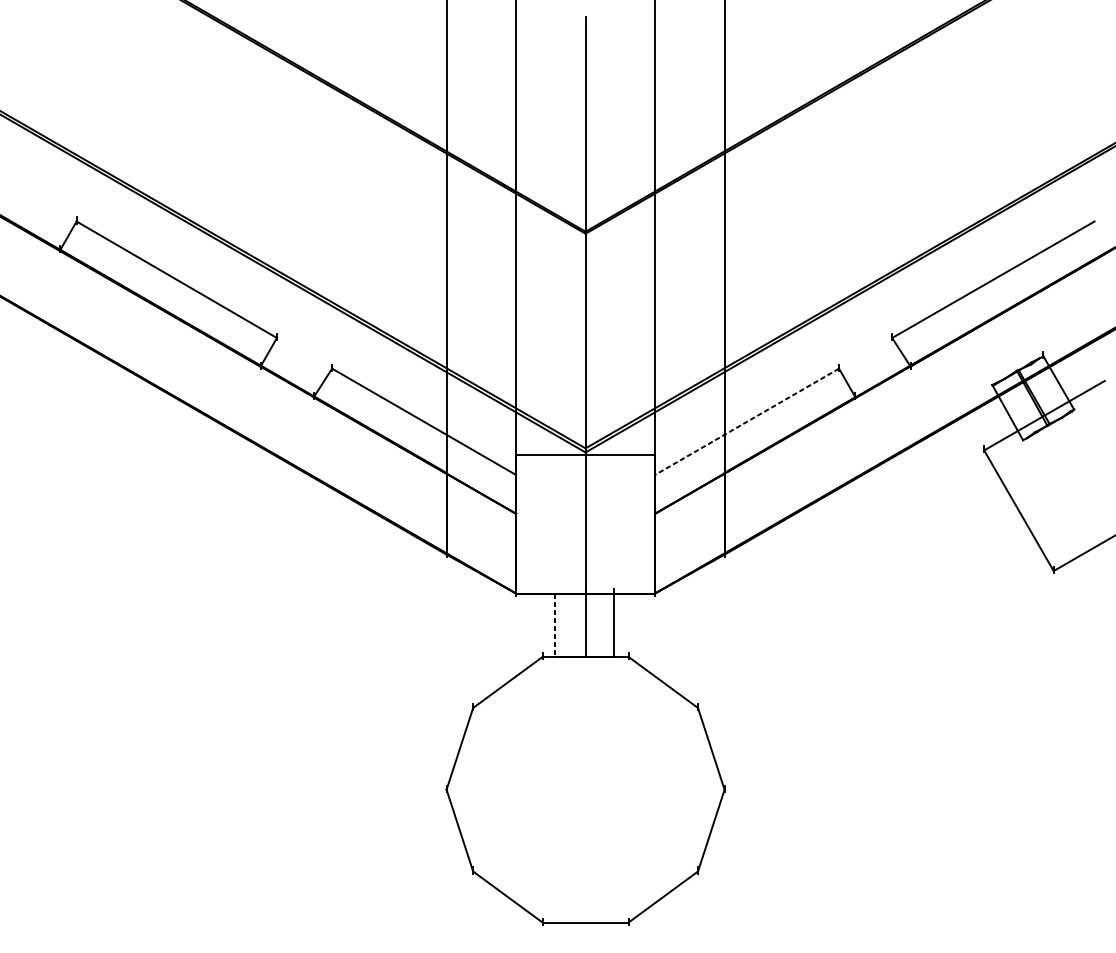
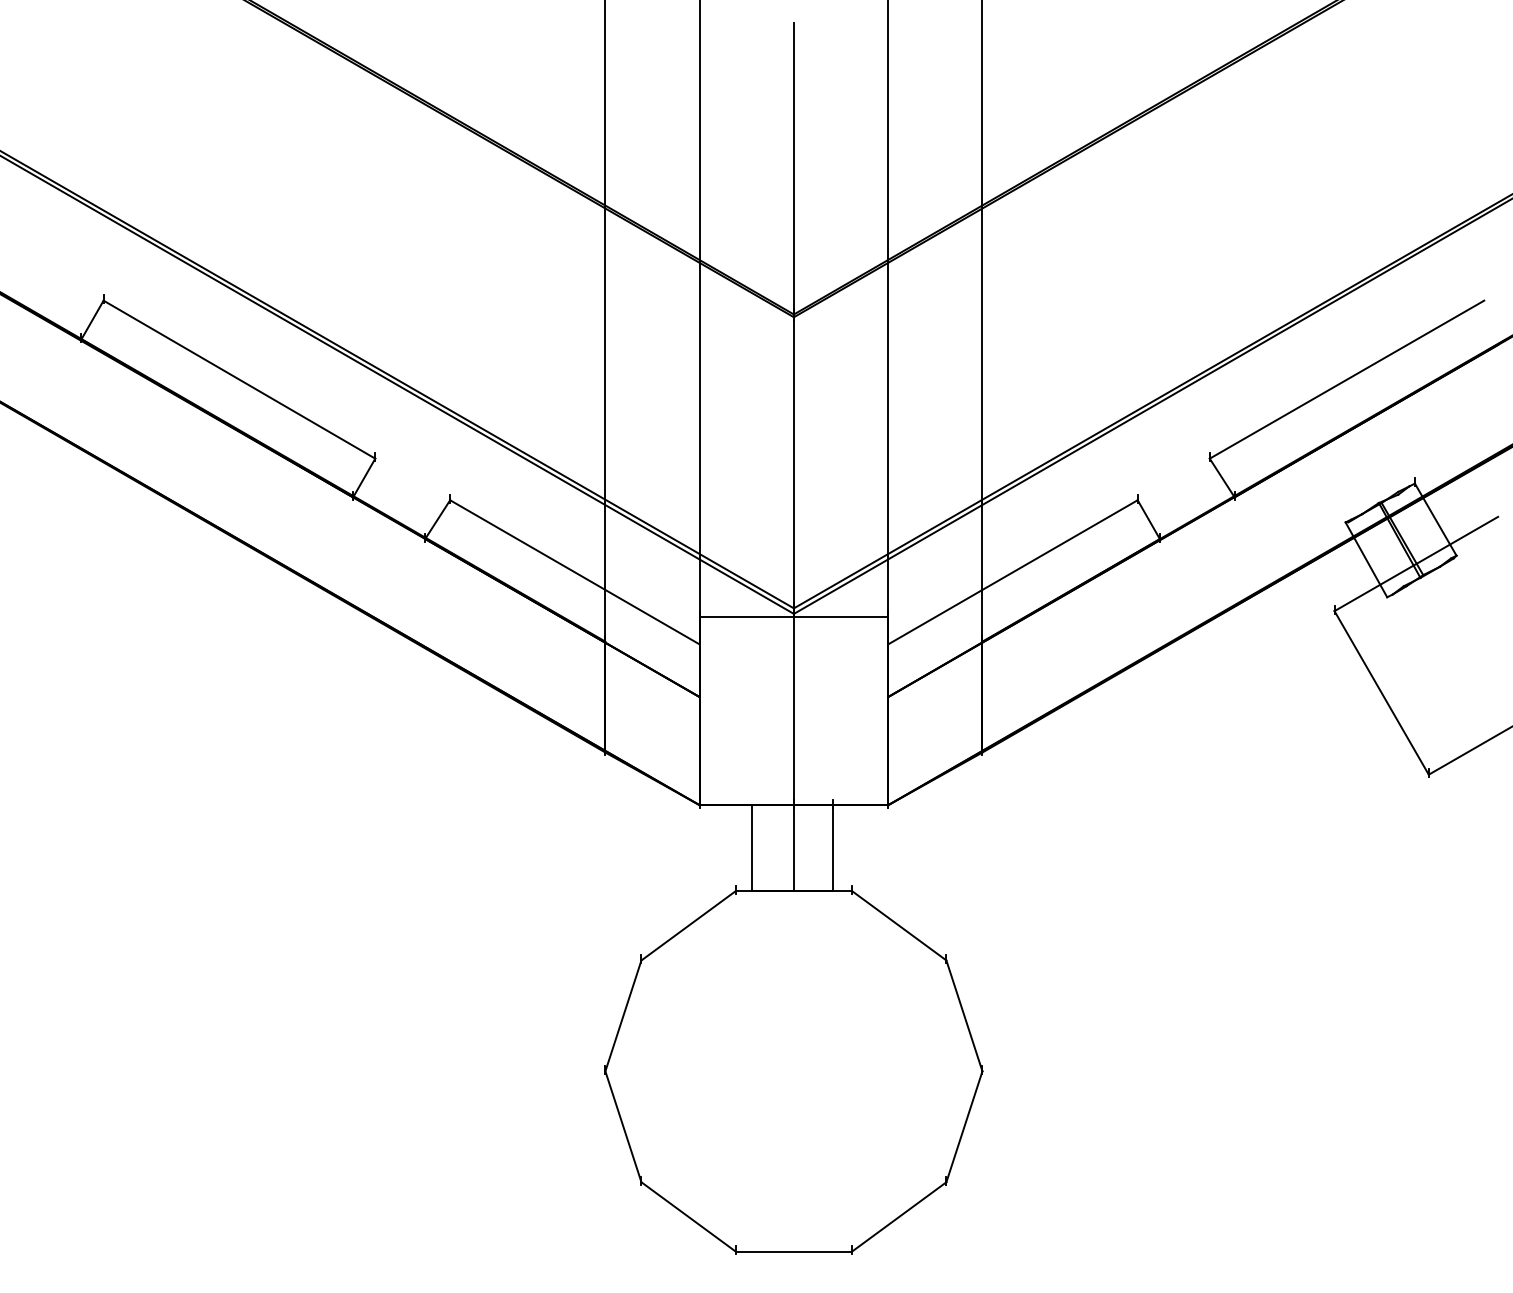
line: (746, 421) -> (1012, 572), dashed -> solid
line: (555, 625) -> (752, 848), dashed -> solid

